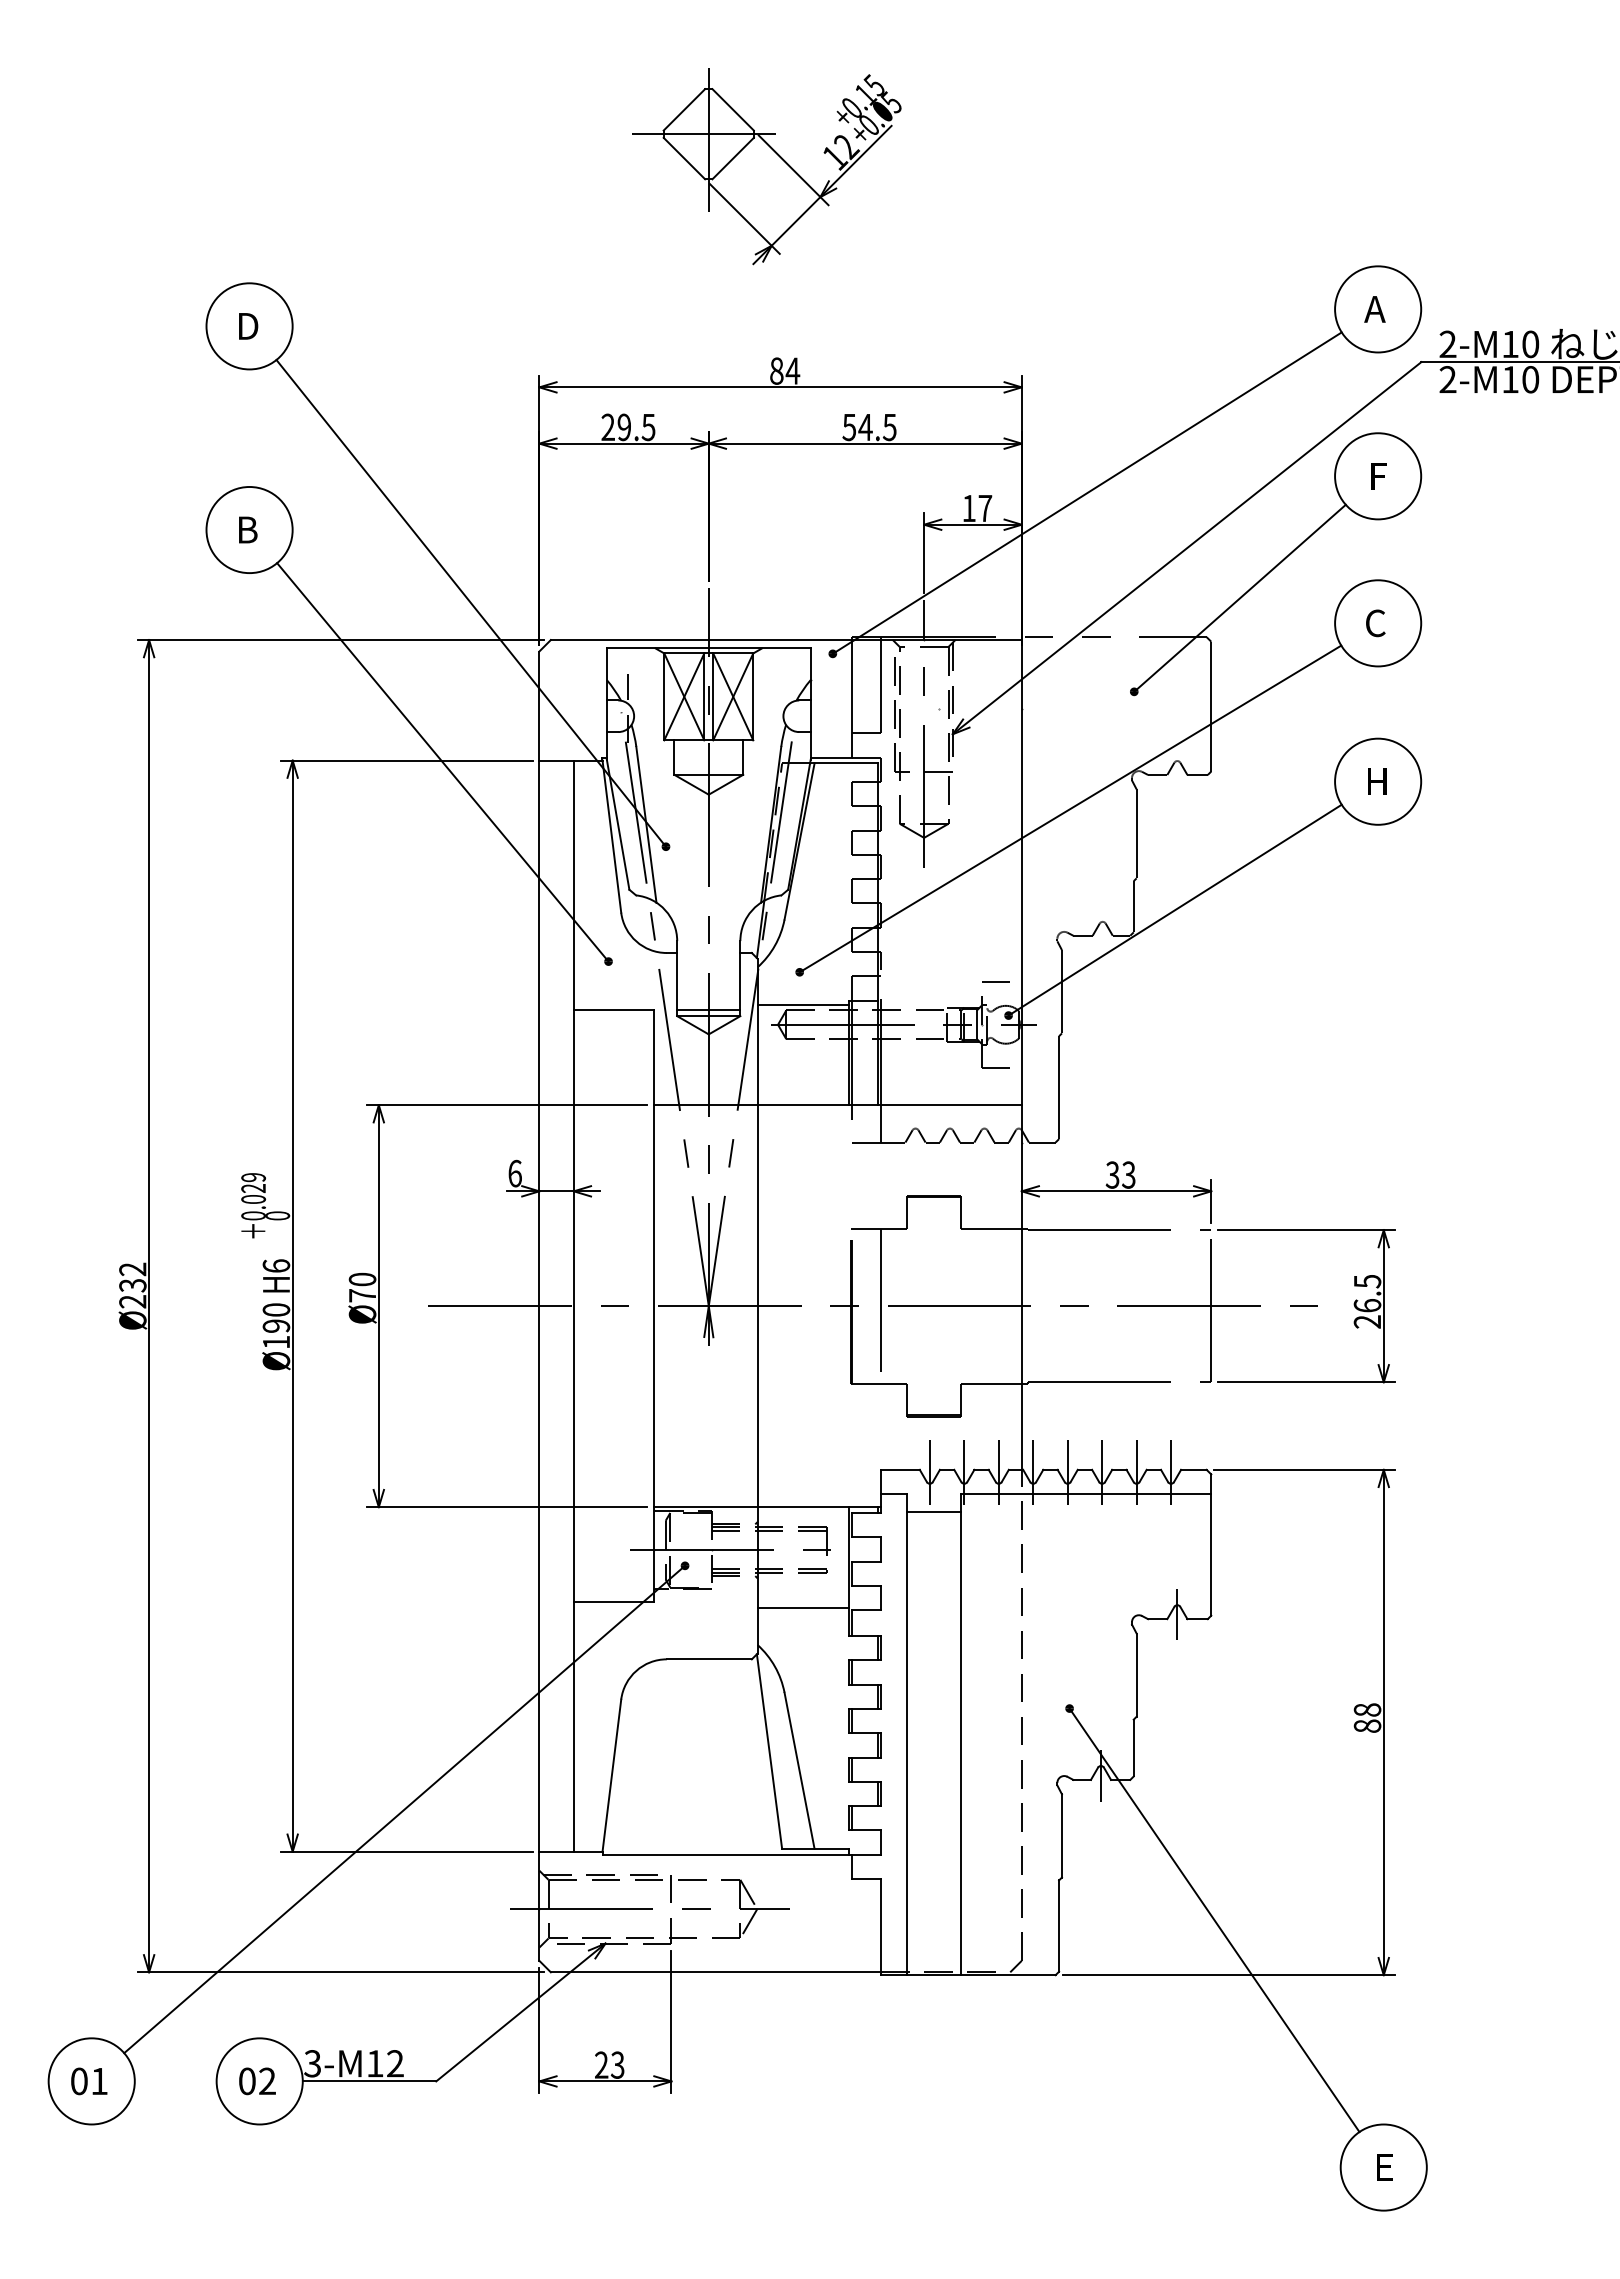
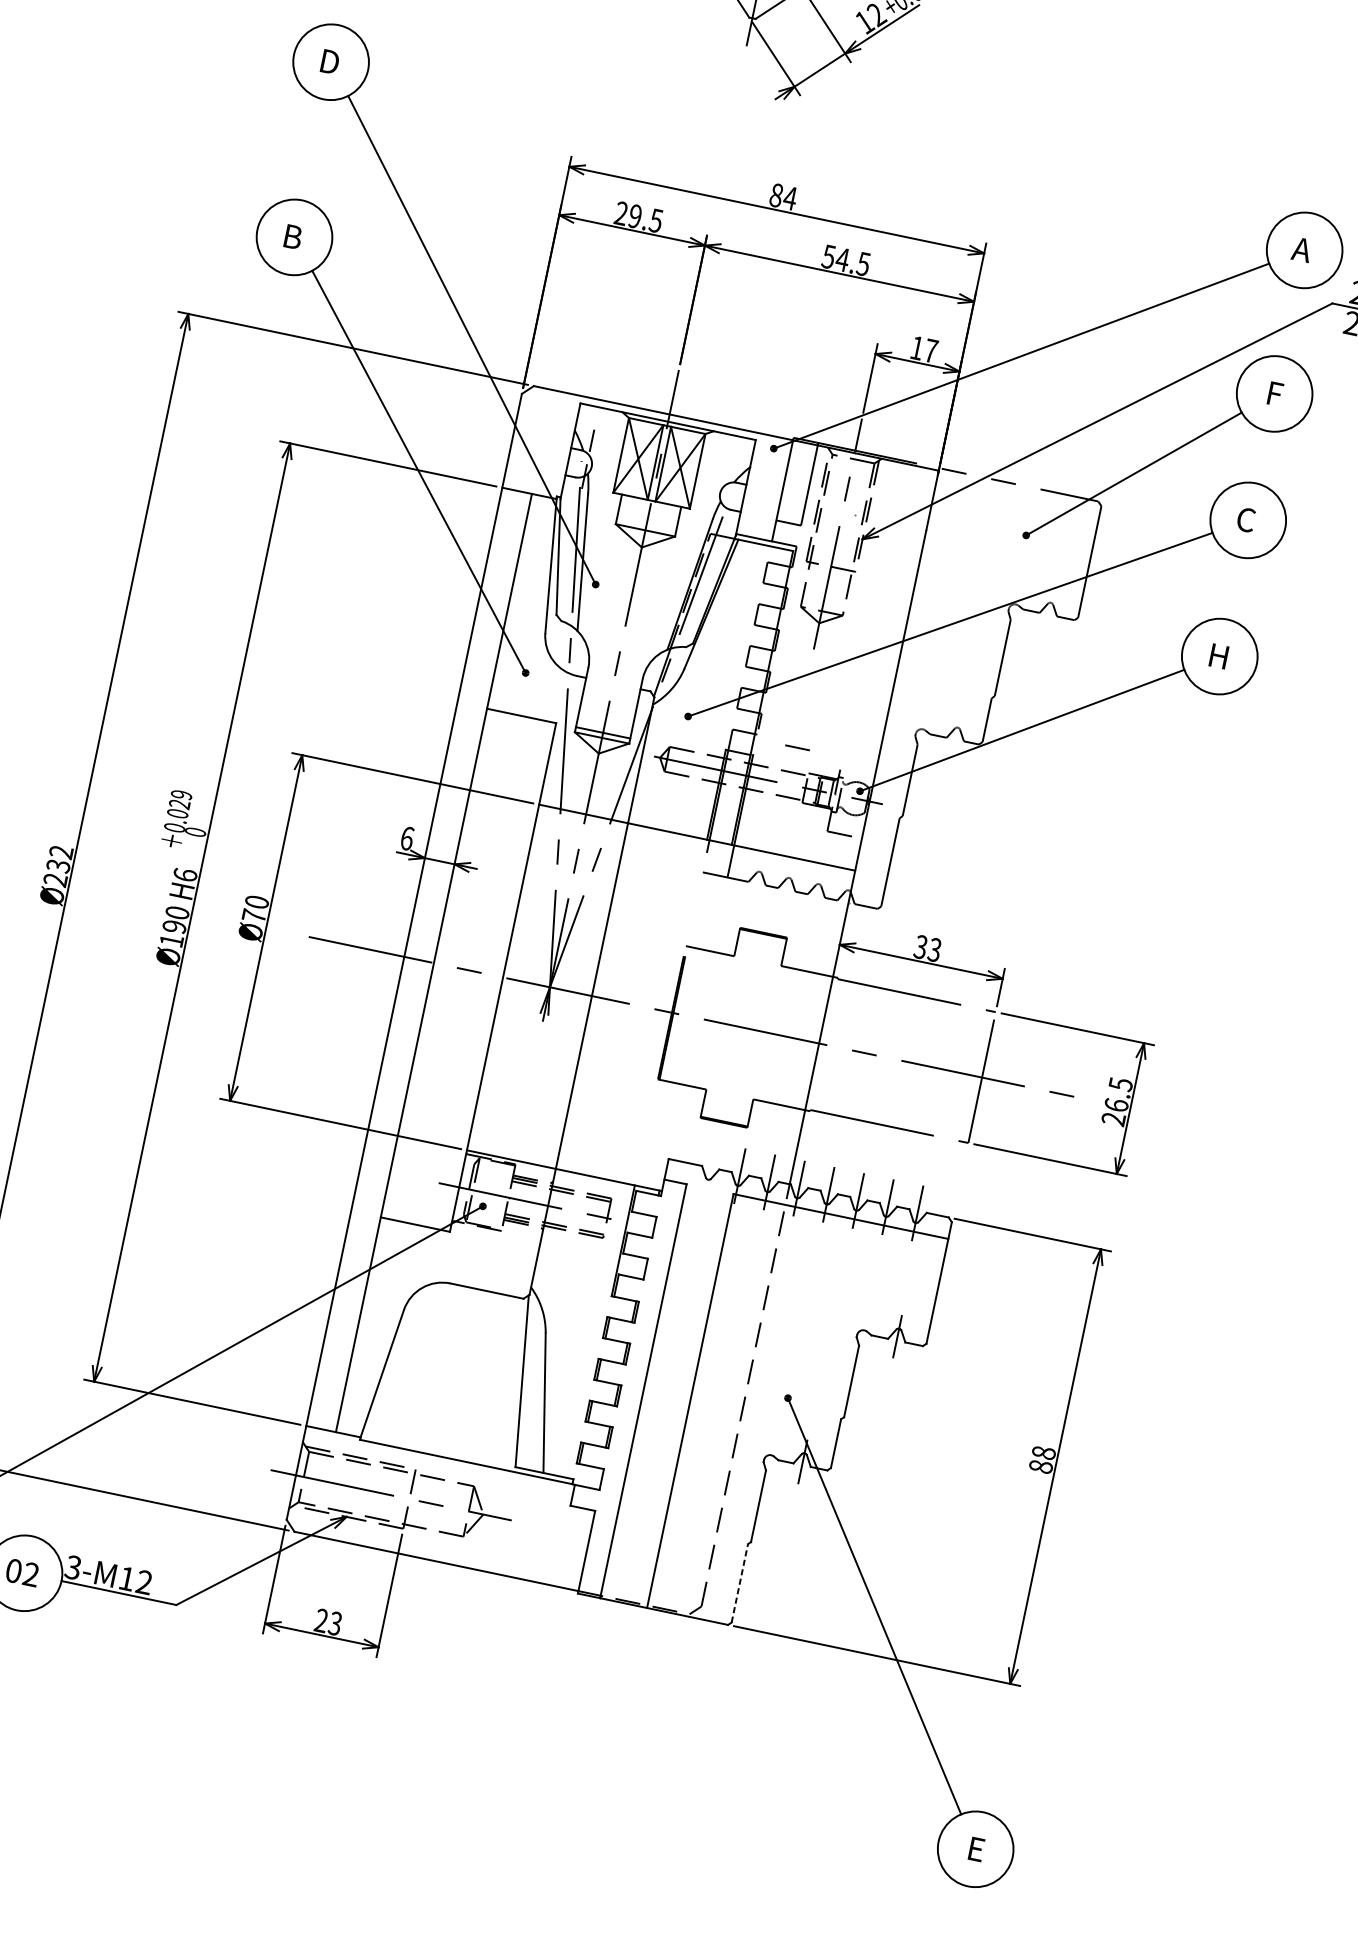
line: (995, 981) -> (797, 747), moved
line: (803, 1004) -> (685, 744), removed
line: (881, 1305) -> (698, 1017), removed
line: (929, 1472) -> (709, 1169), removed
line: (933, 1512) -> (706, 1205), removed
line: (803, 1607) -> (577, 1263), removed
line: (1059, 1926) -> (740, 1583), solid -> dashed

